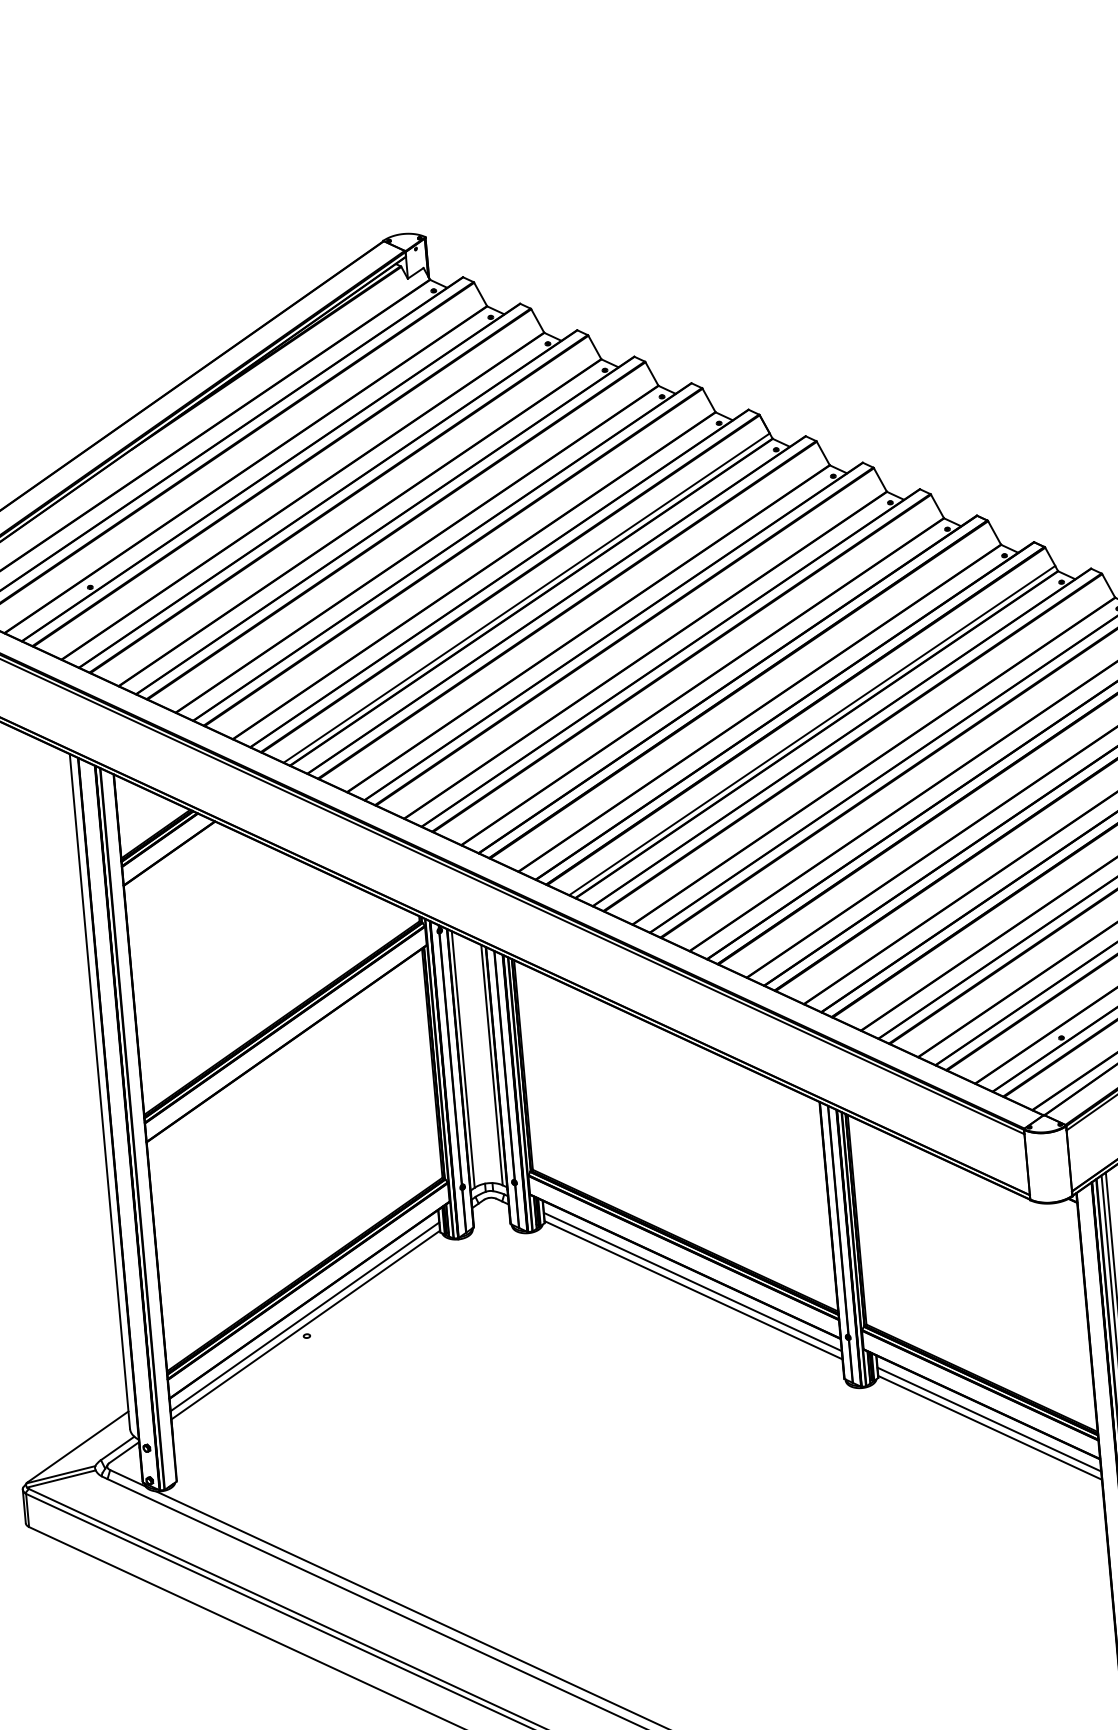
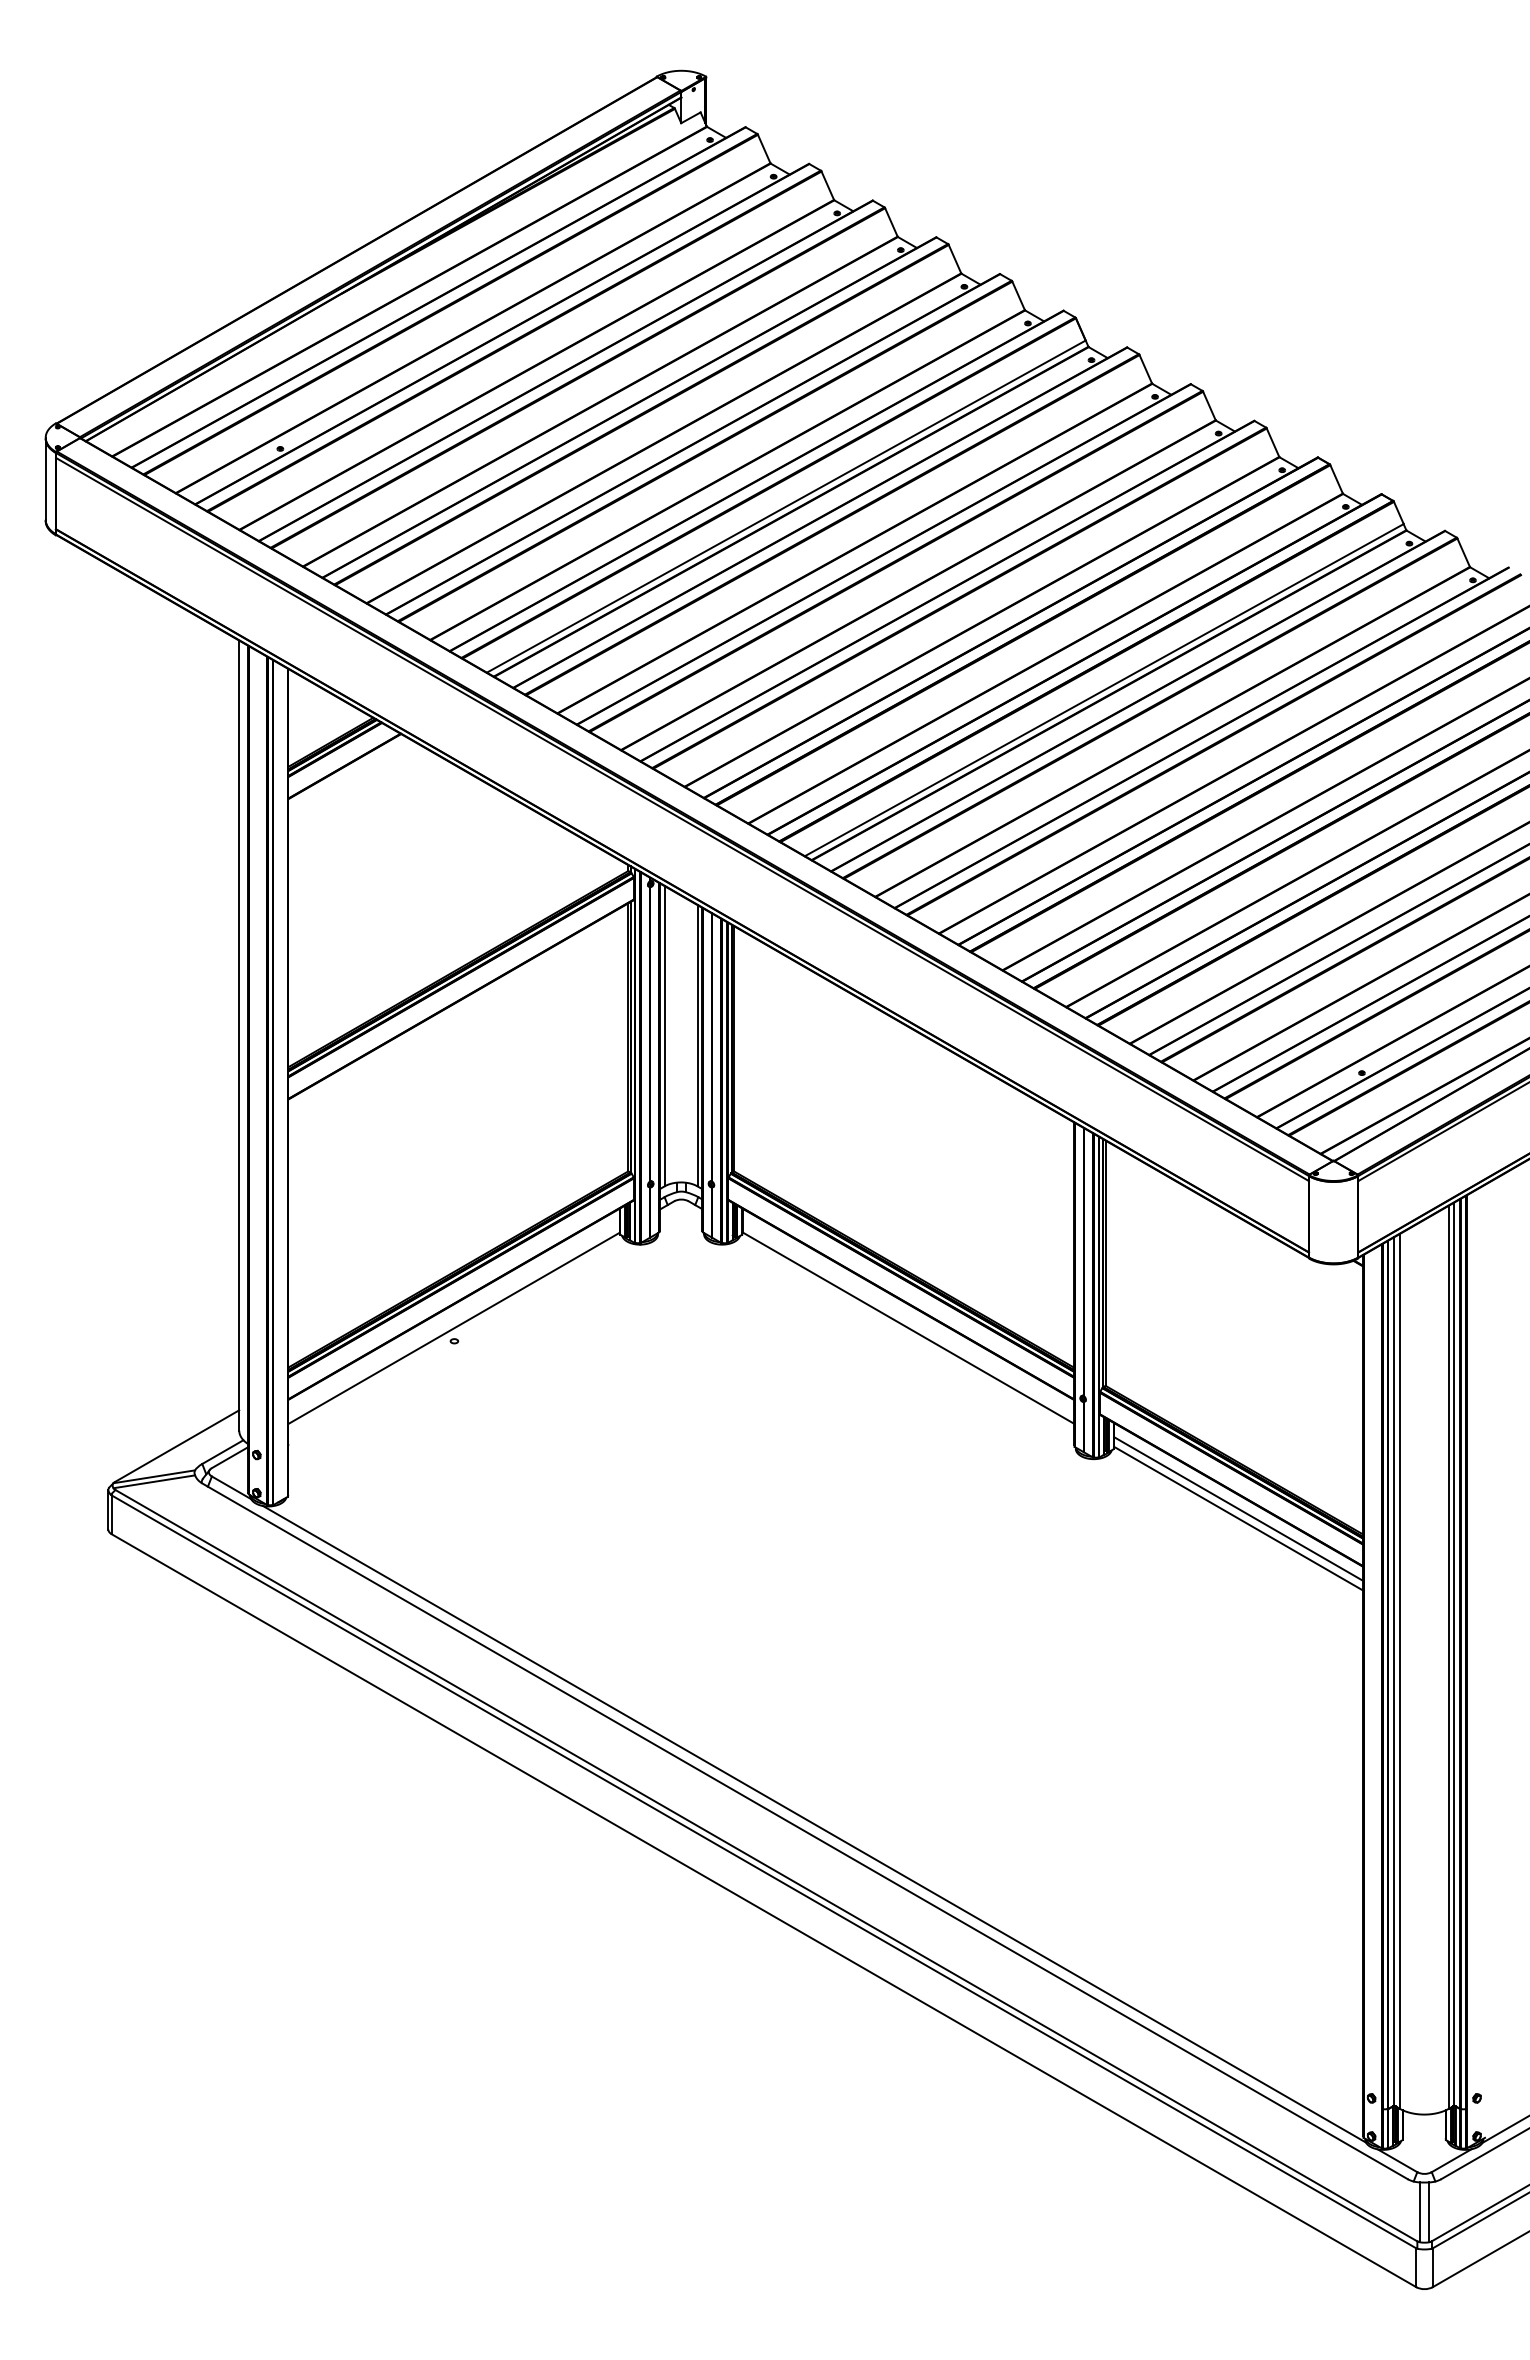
line: (692, 1282) -> (908, 1318), removed
line: (304, 1316) -> (453, 1318), removed

